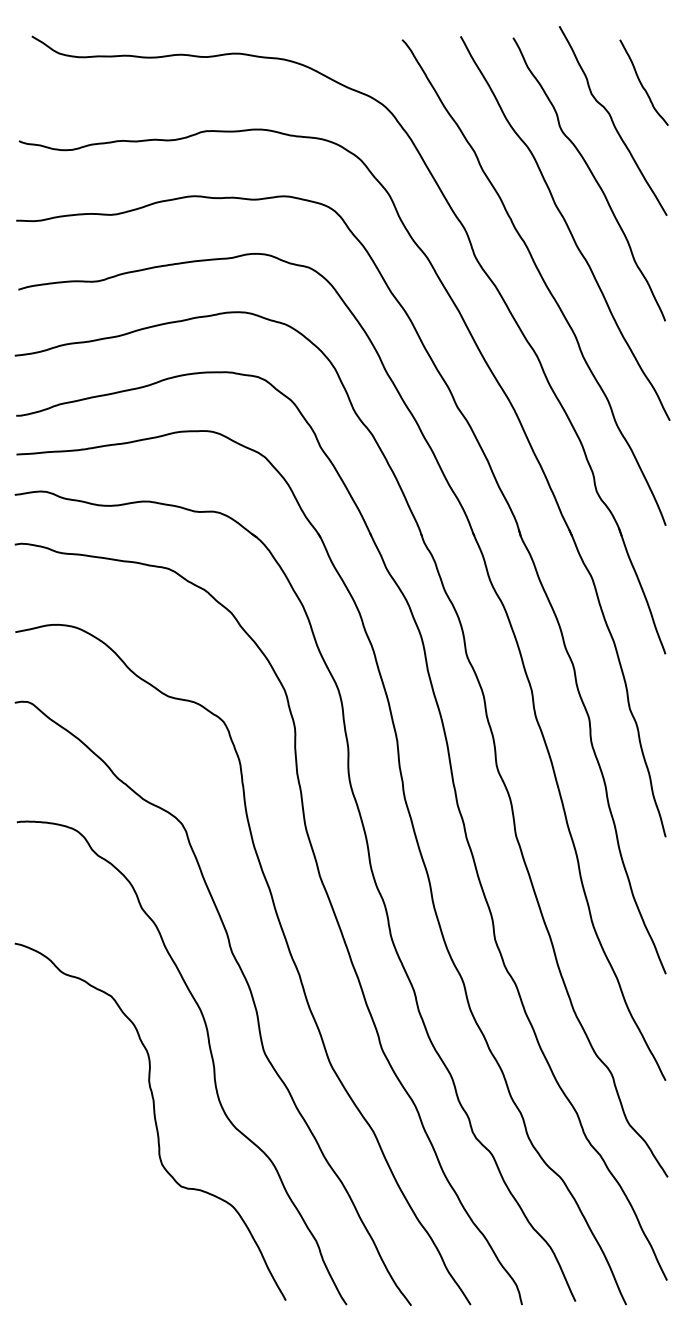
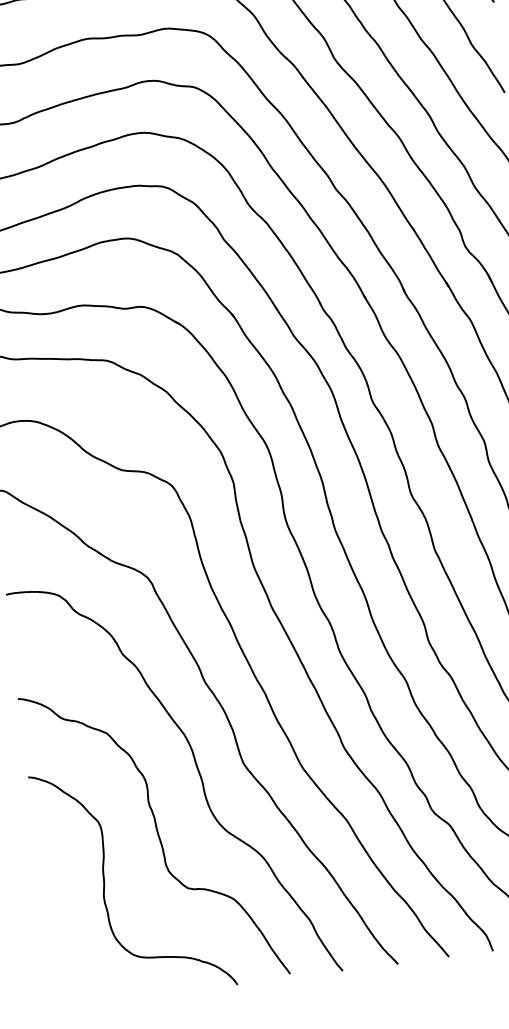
curve: (87, 1164) -> (105, 879), added

